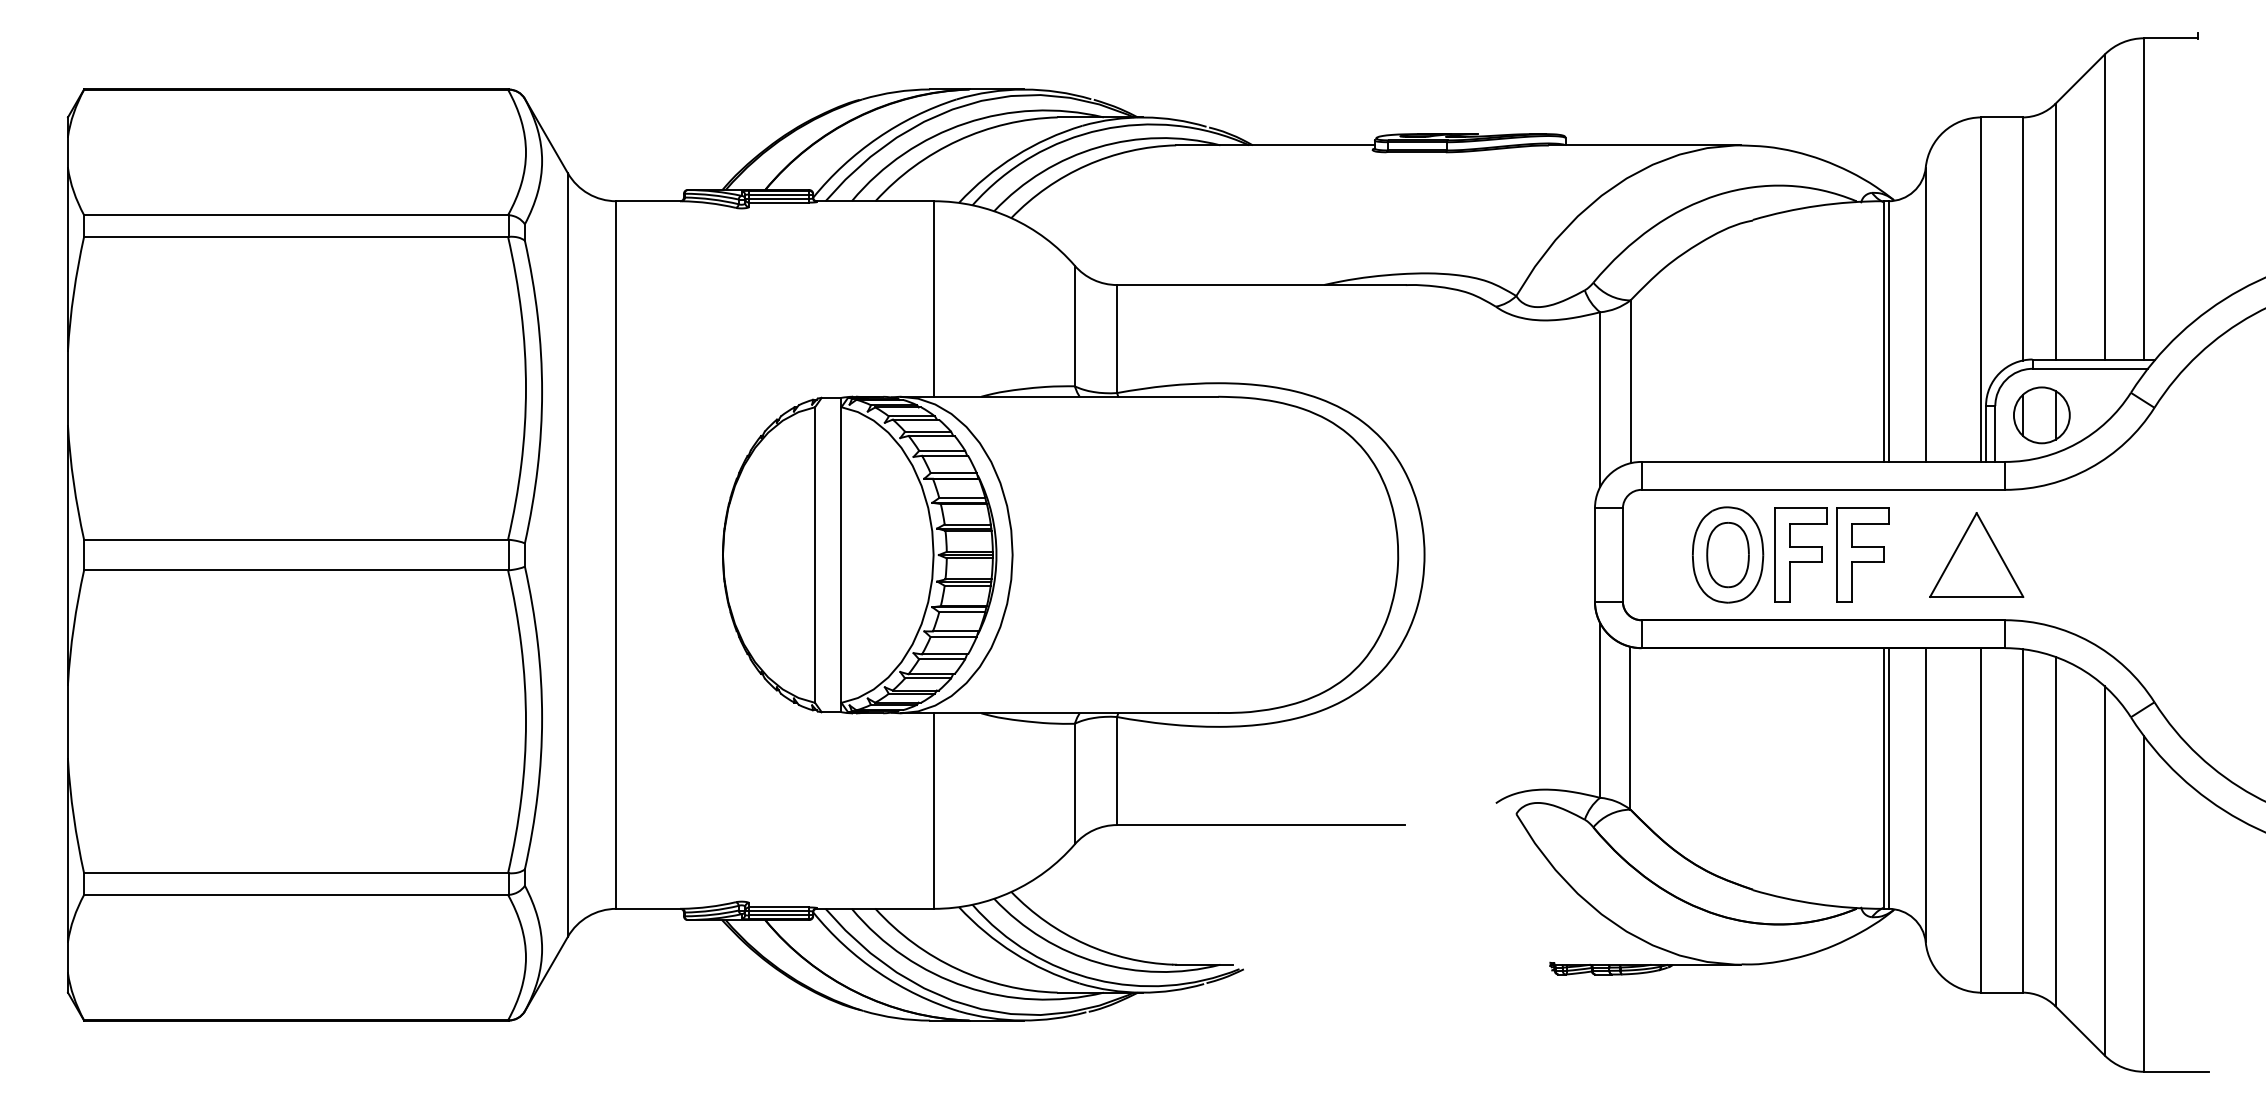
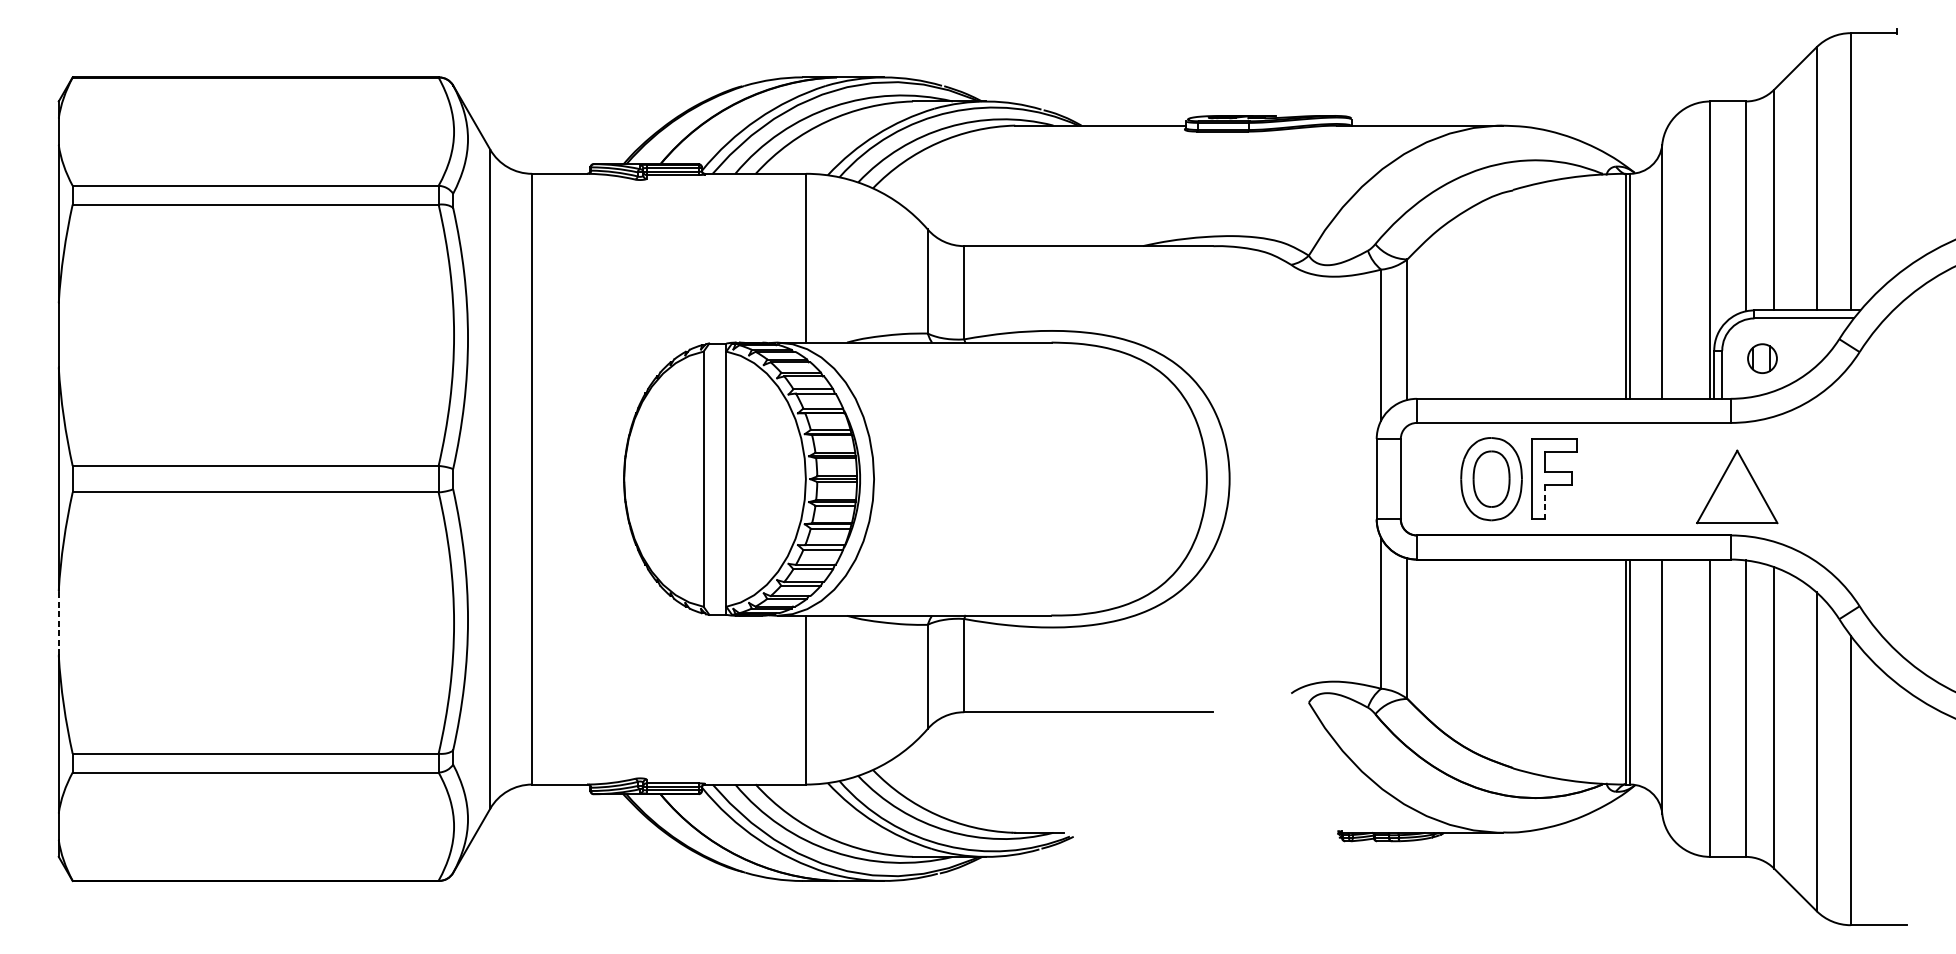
part: (2041, 415) -> (1762, 358), size x0.6
part: (1862, 554) -> (1607, 478), removed
part: (1976, 554) -> (1737, 486), moved
line: (1789, 581) -> (1544, 502), solid -> dashed
line: (67, 721) -> (58, 622), solid -> dashed

